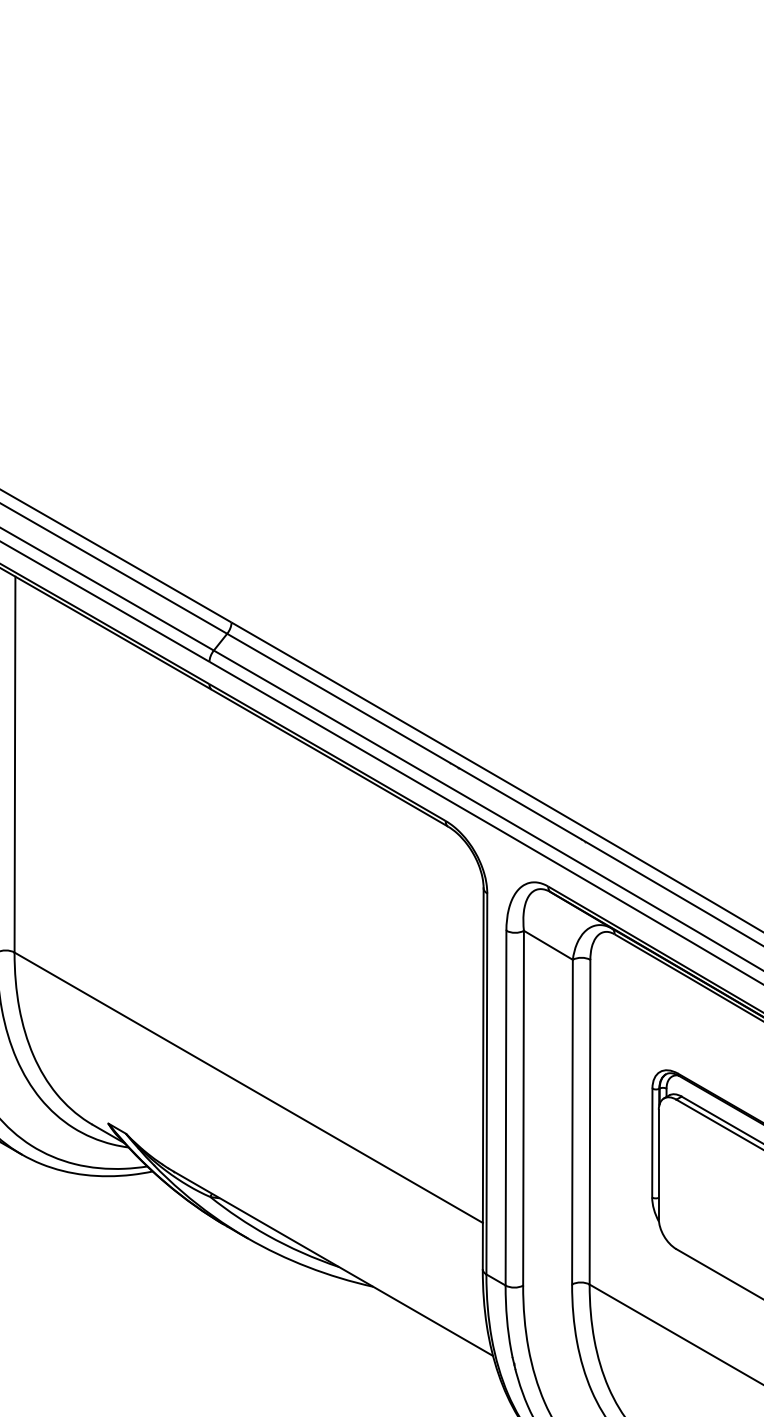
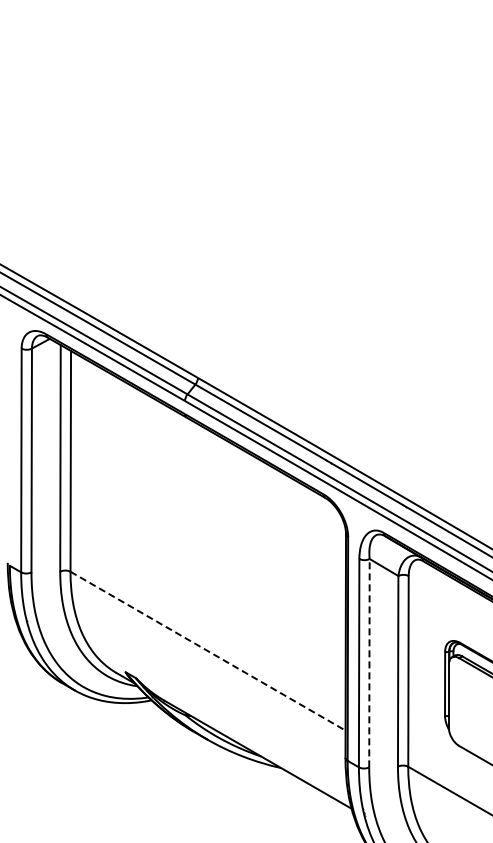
line: (249, 1088) -> (208, 651), solid -> dashed
line: (523, 1107) -> (369, 662), solid -> dashed

